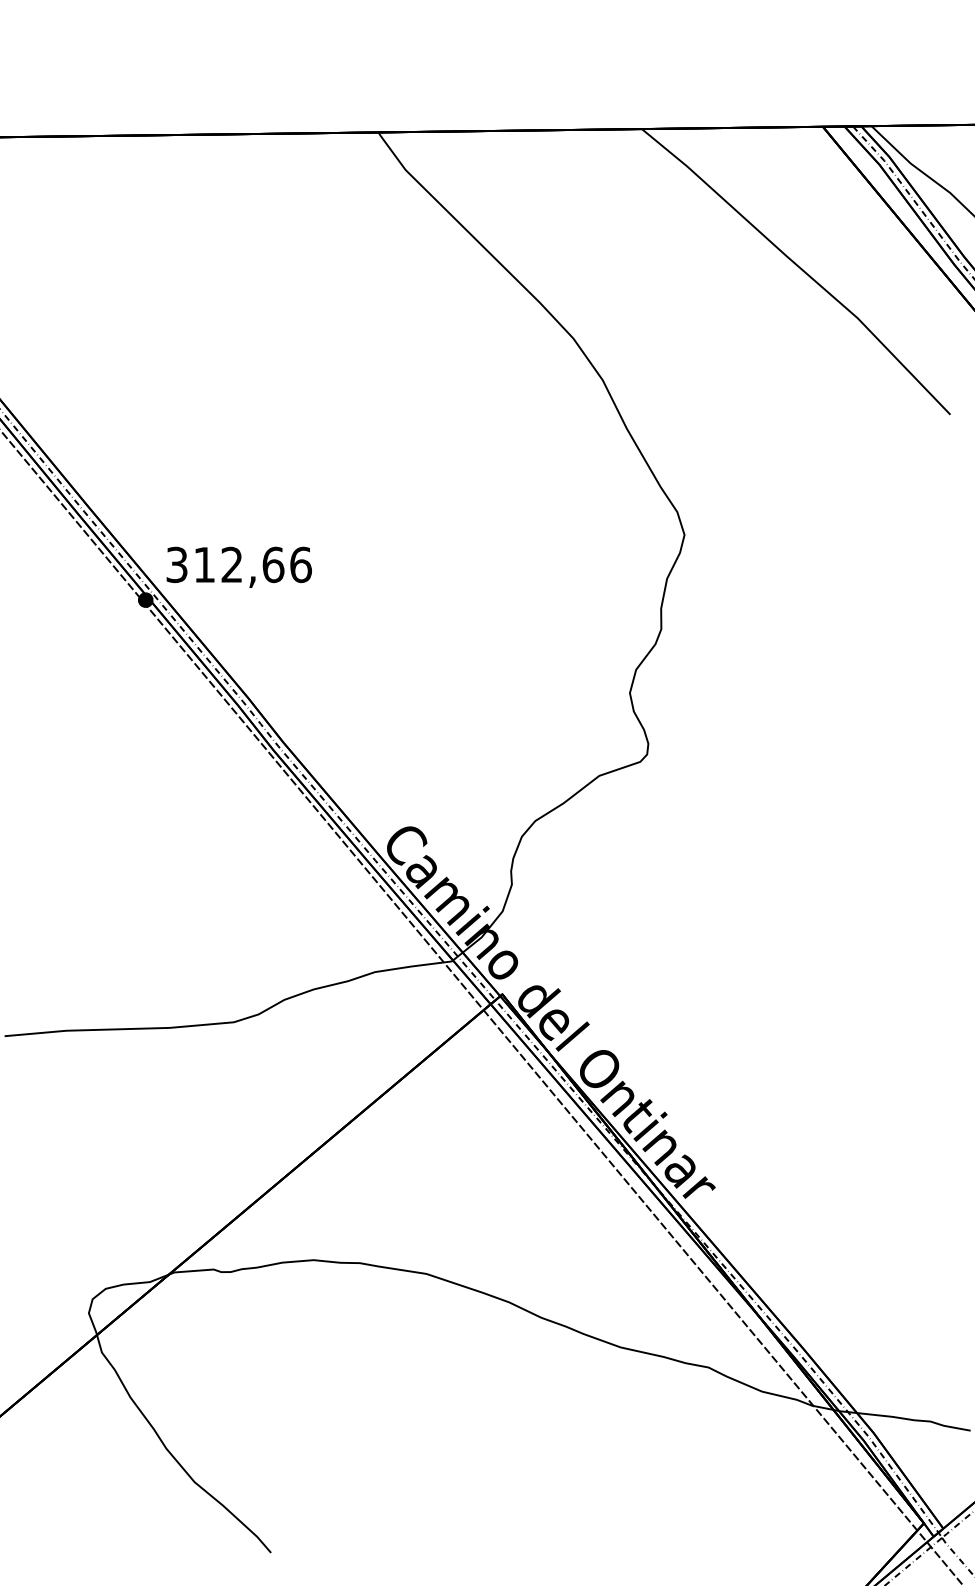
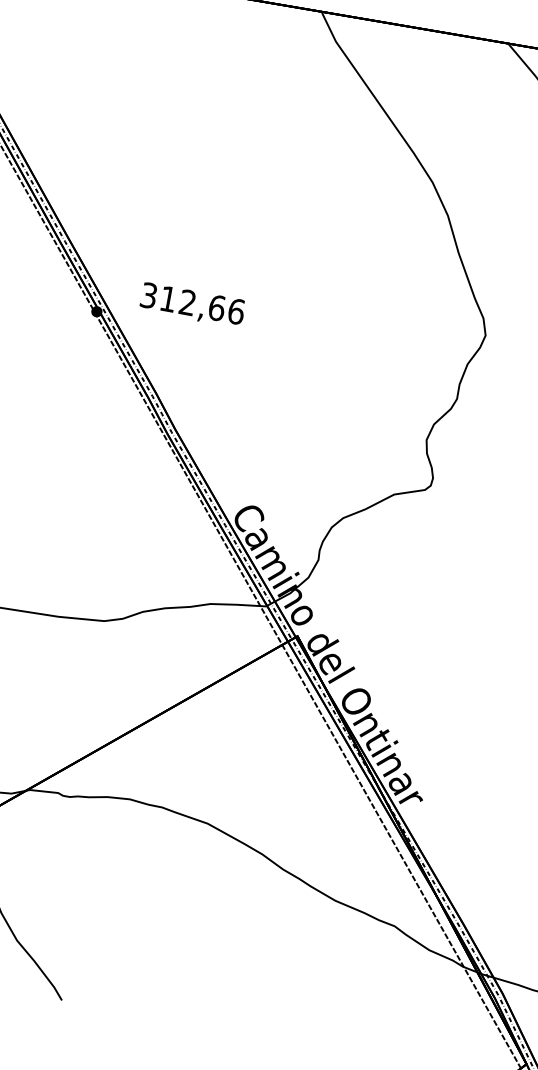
text: (238, 566) -> (192, 304), moved

